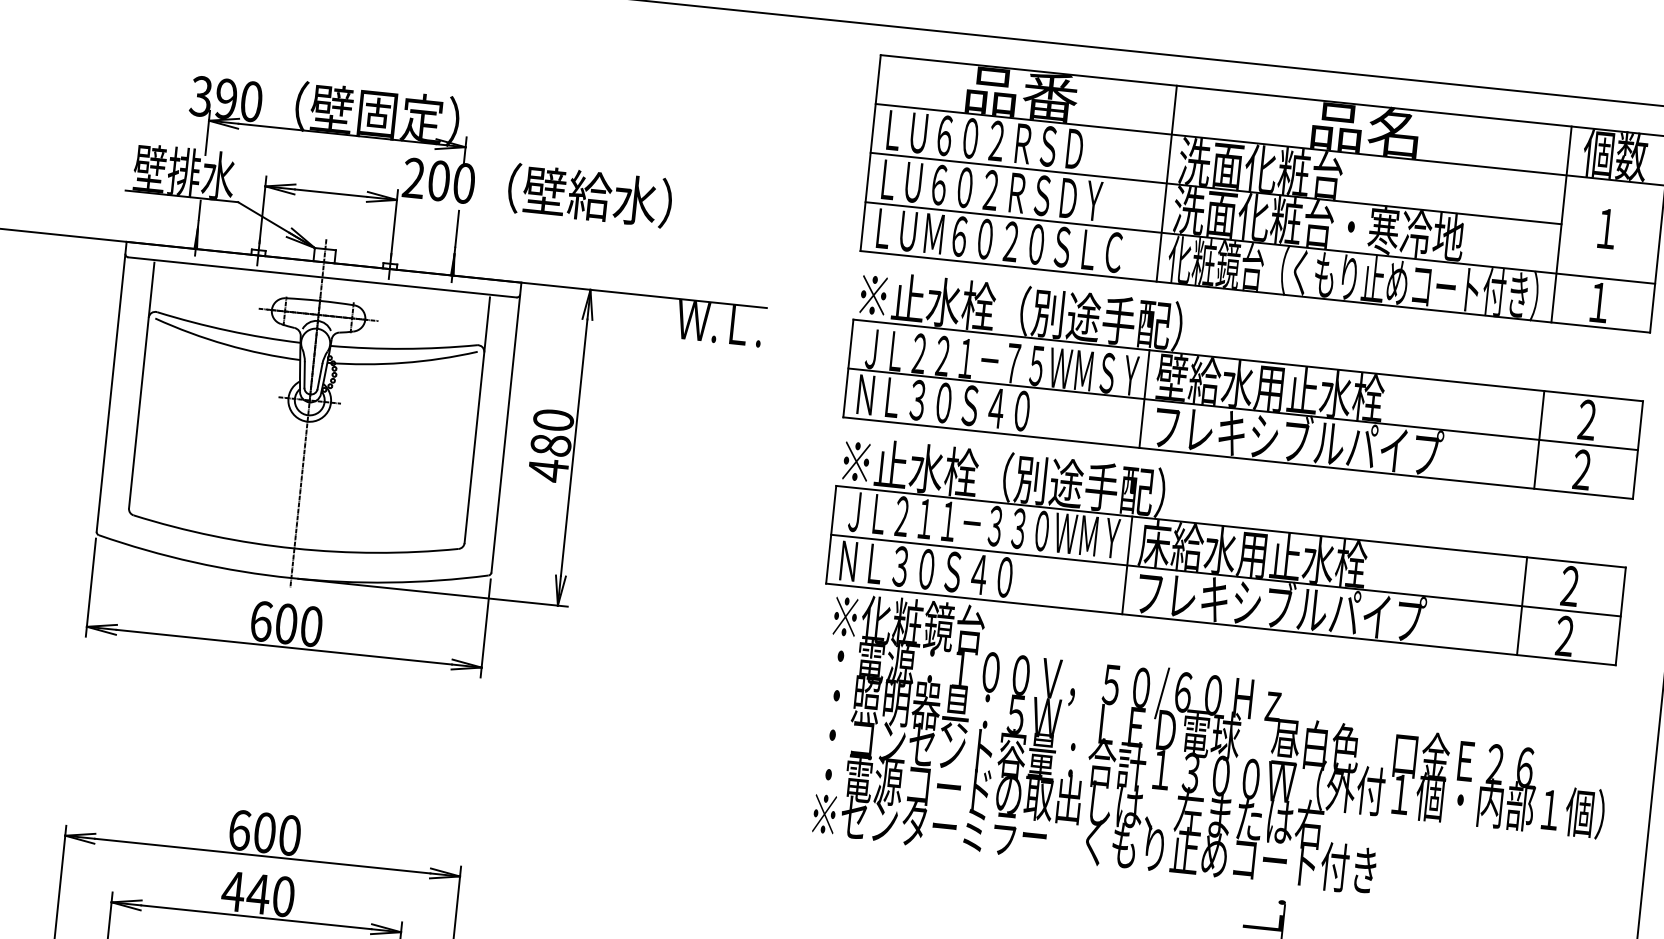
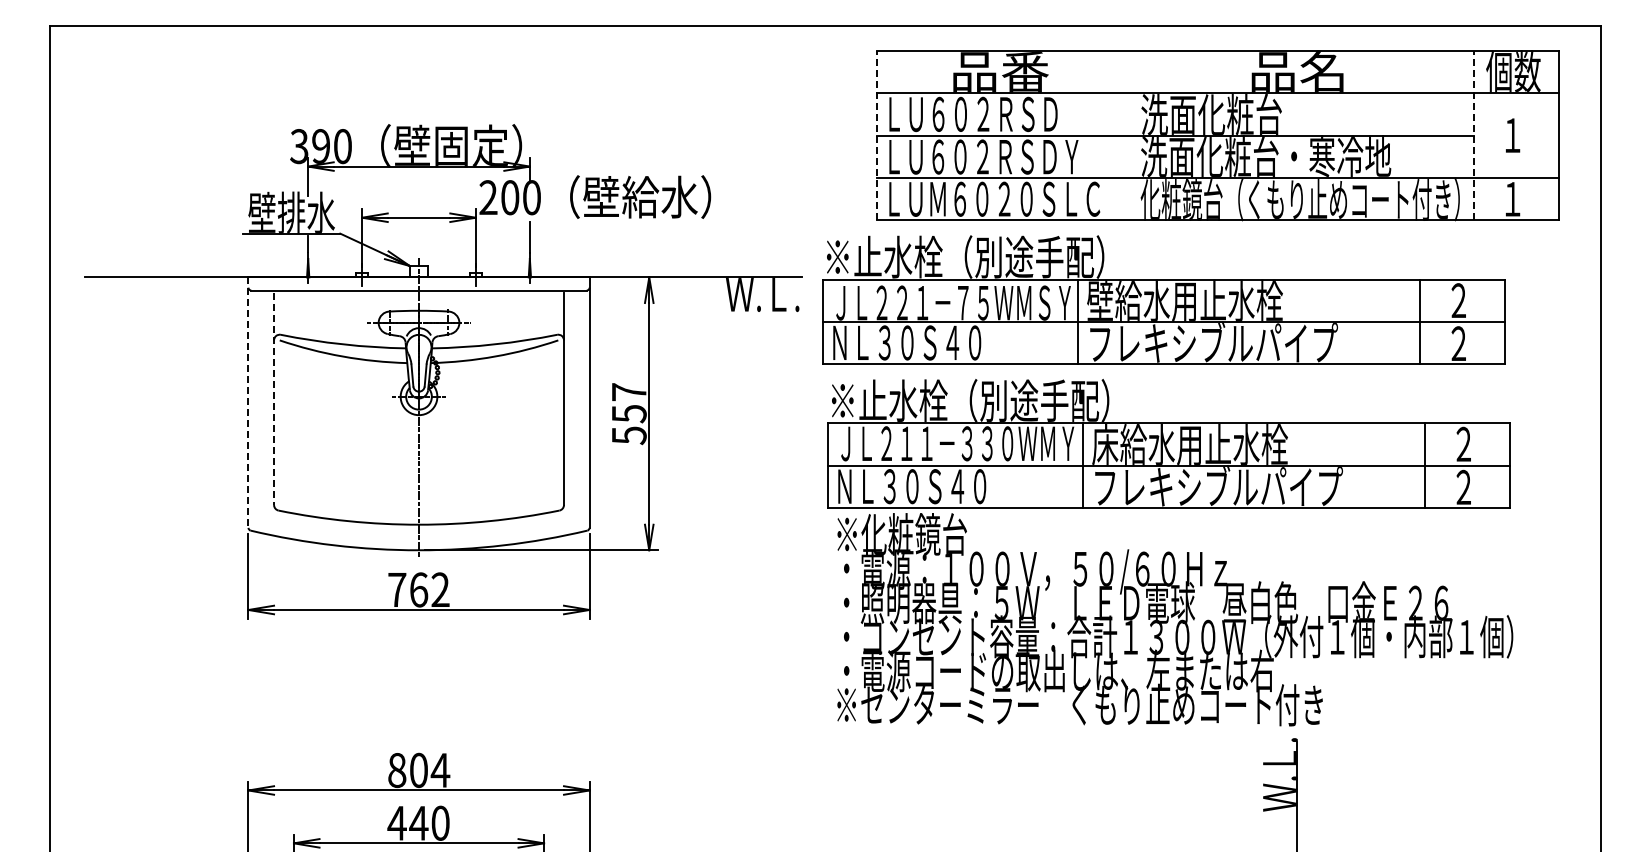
line: (870, 152) -> (876, 135), solid -> dashed
line: (1166, 183) -> (1132, 135), removed
line: (1561, 224) -> (1473, 135), solid -> dashed
part: (1245, 383) -> (1163, 299), moved
line: (142, 386) -> (274, 399), solid -> dashed
line: (111, 387) -> (248, 403), solid -> dashed
text: (550, 445) -> (628, 414), 480 -> 557
text: (286, 623) -> (418, 589), 600 -> 762
part: (1217, 676) -> (1170, 552), moved
text: (265, 833) -> (419, 770), 600 -> 804

